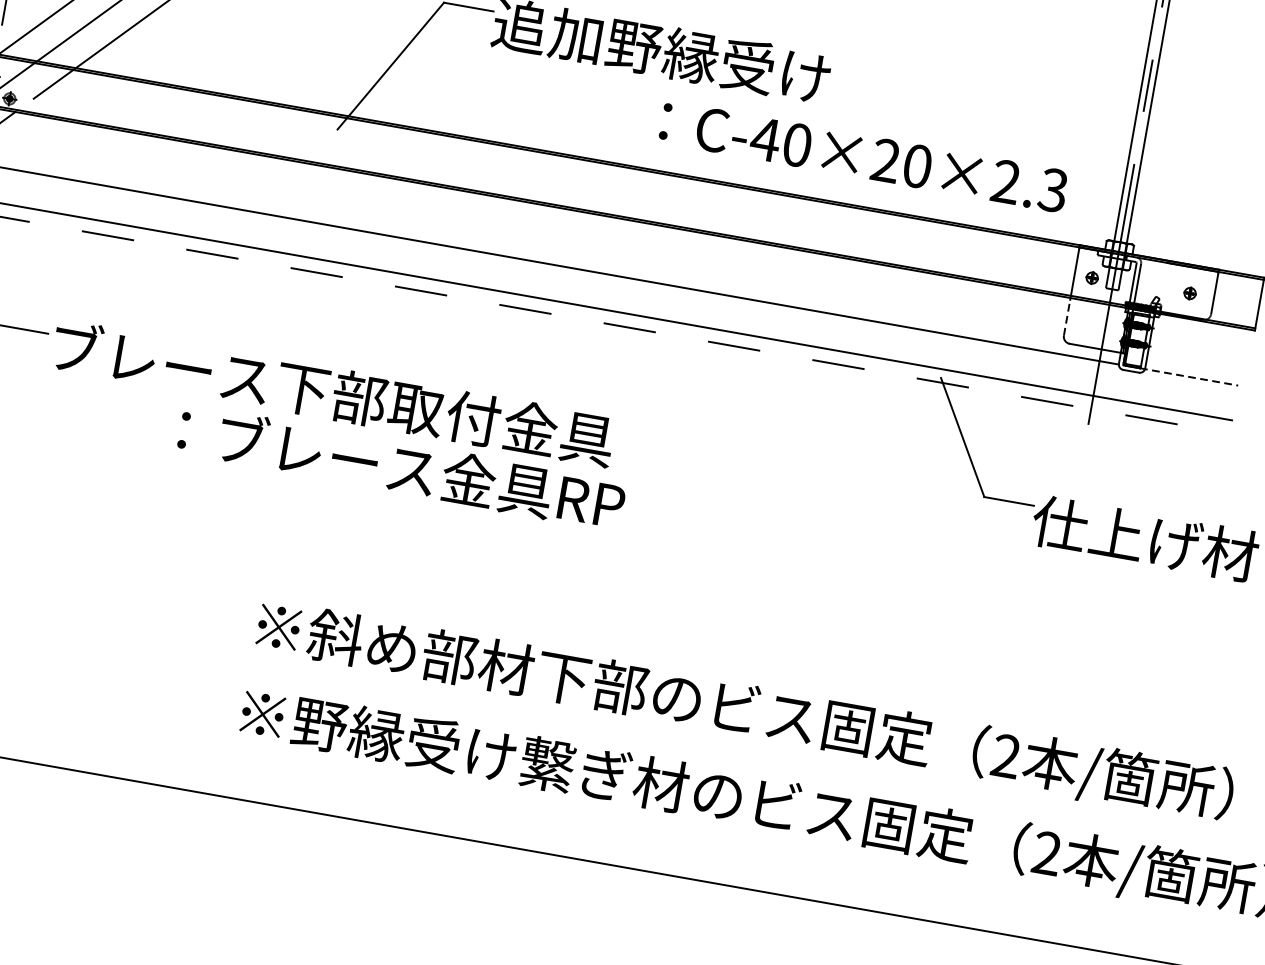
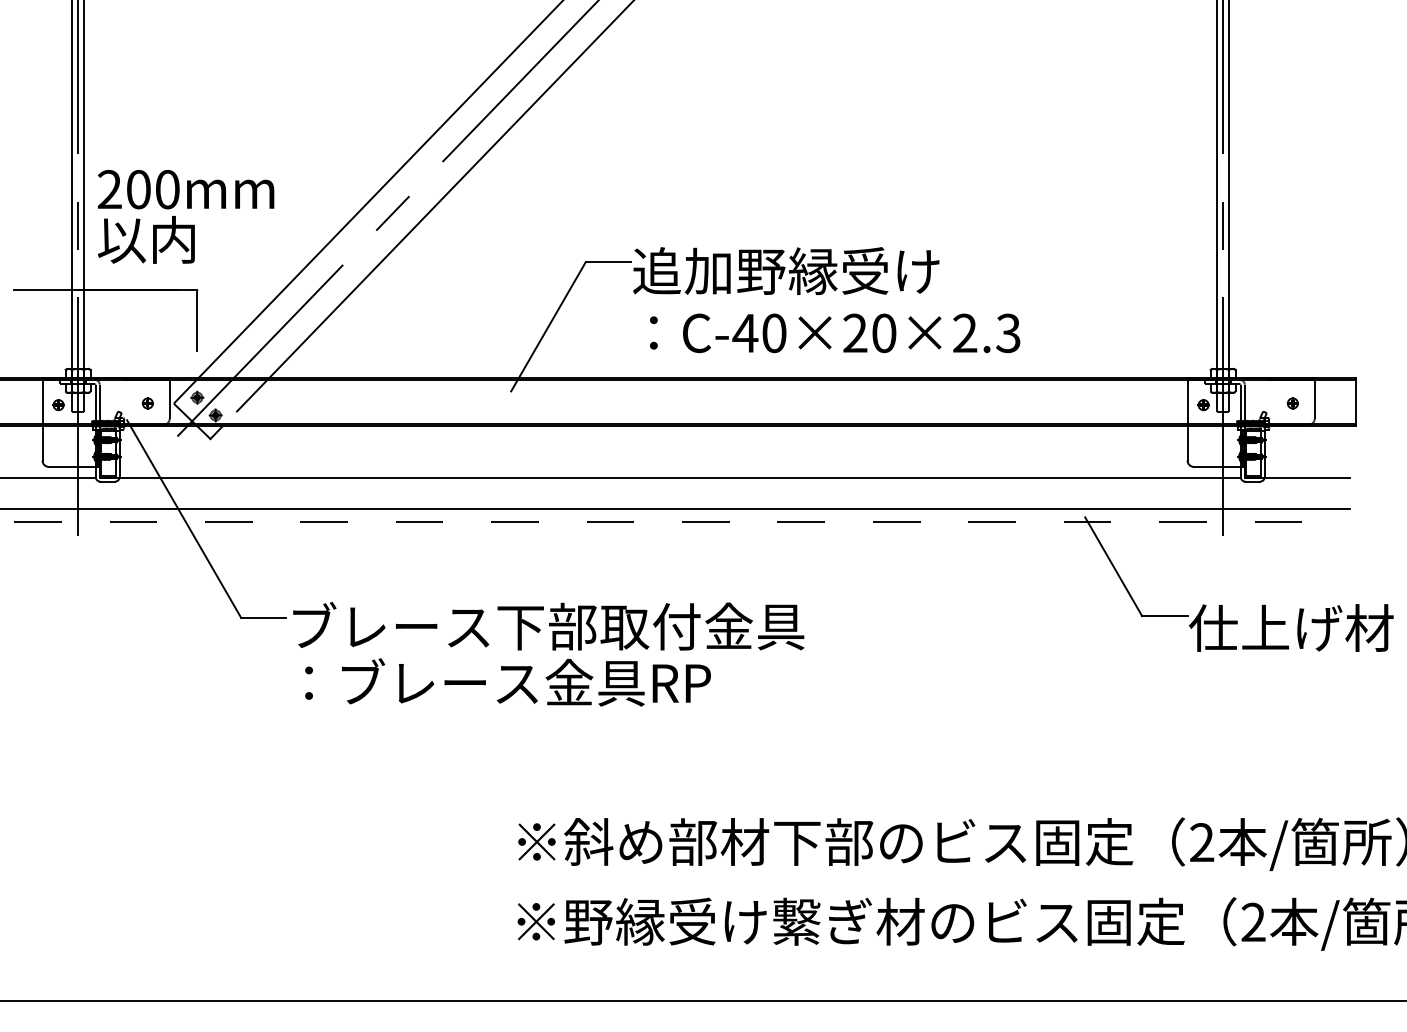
text: (864, 157) -> (835, 333), moved
line: (1066, 318) -> (1187, 444), dashed -> solid
line: (1189, 376) -> (1305, 477), dashed -> solid
text: (401, 467) -> (507, 682), moved

